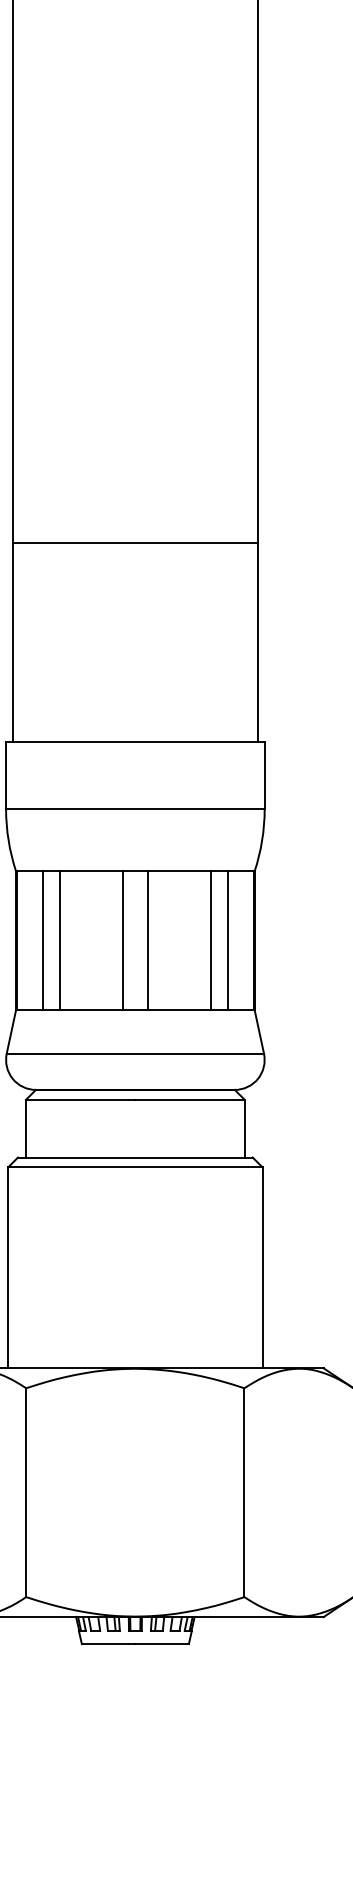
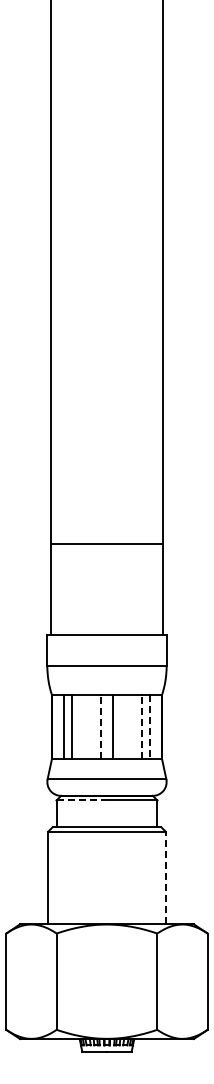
line: (123, 939) -> (101, 726), solid -> dashed
line: (210, 939) -> (141, 726), solid -> dashed
line: (227, 941) -> (149, 727), solid -> dashed
line: (82, 1099) -> (82, 800), solid -> dashed
line: (262, 1266) -> (165, 877), solid -> dashed

